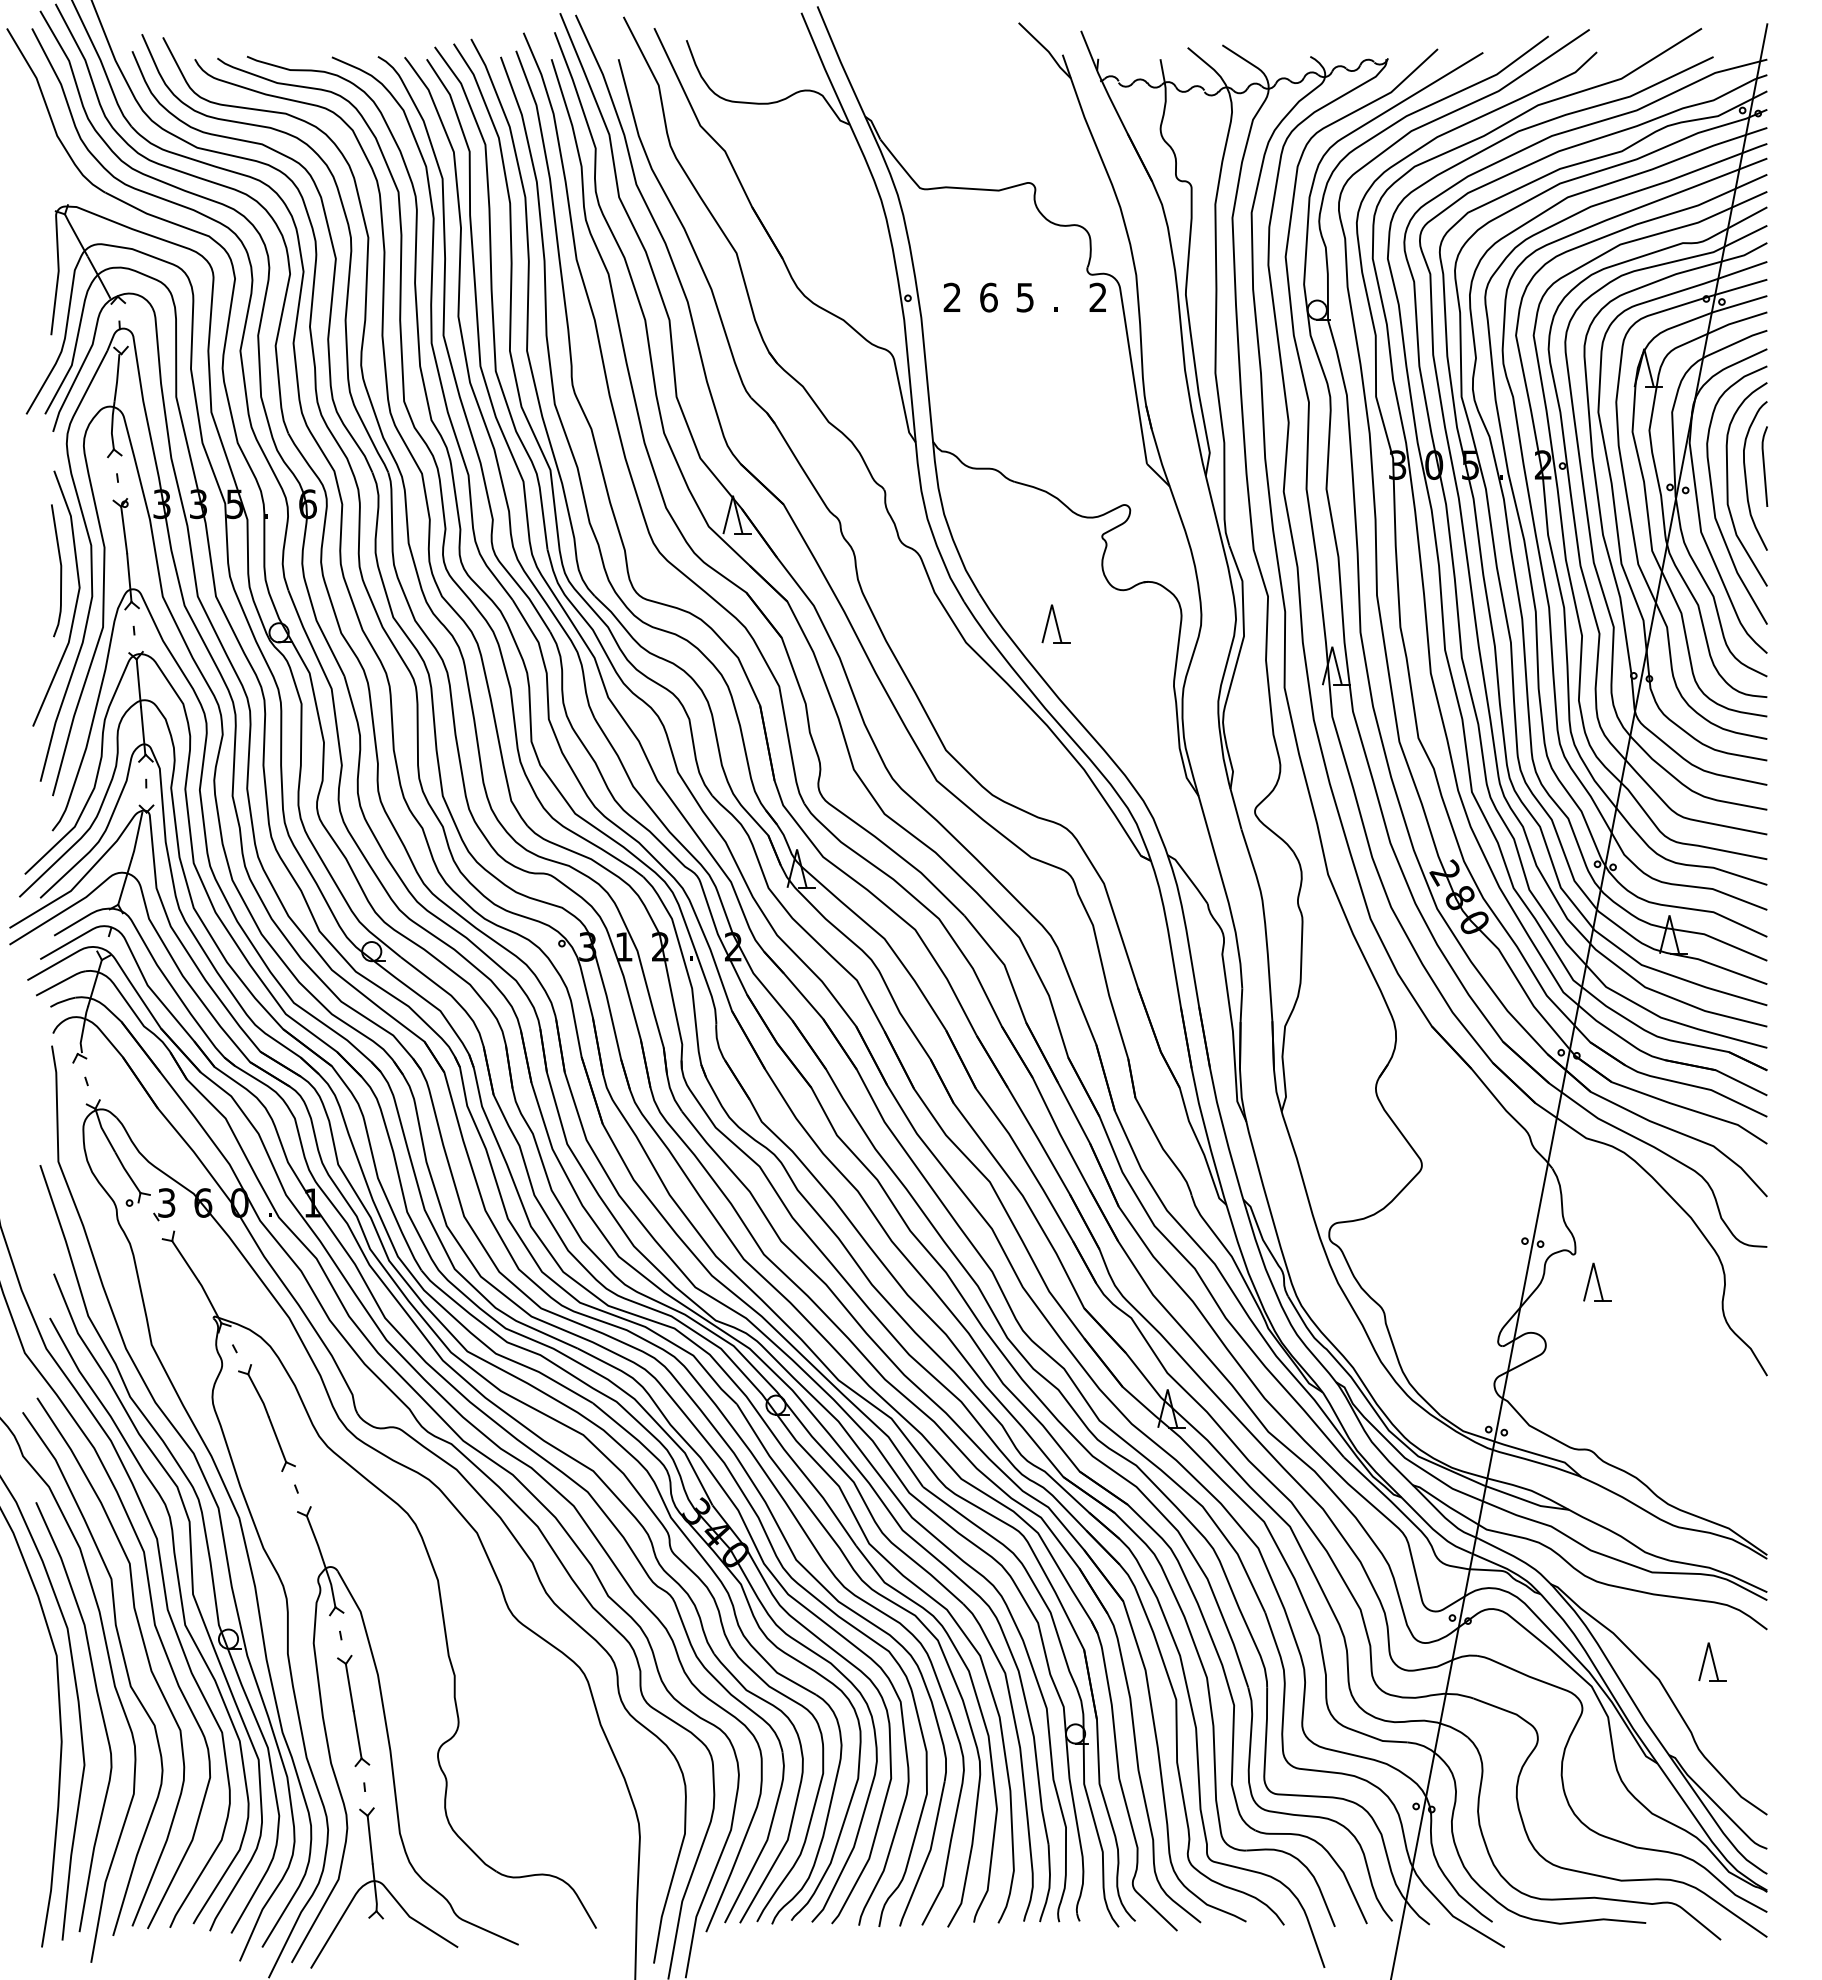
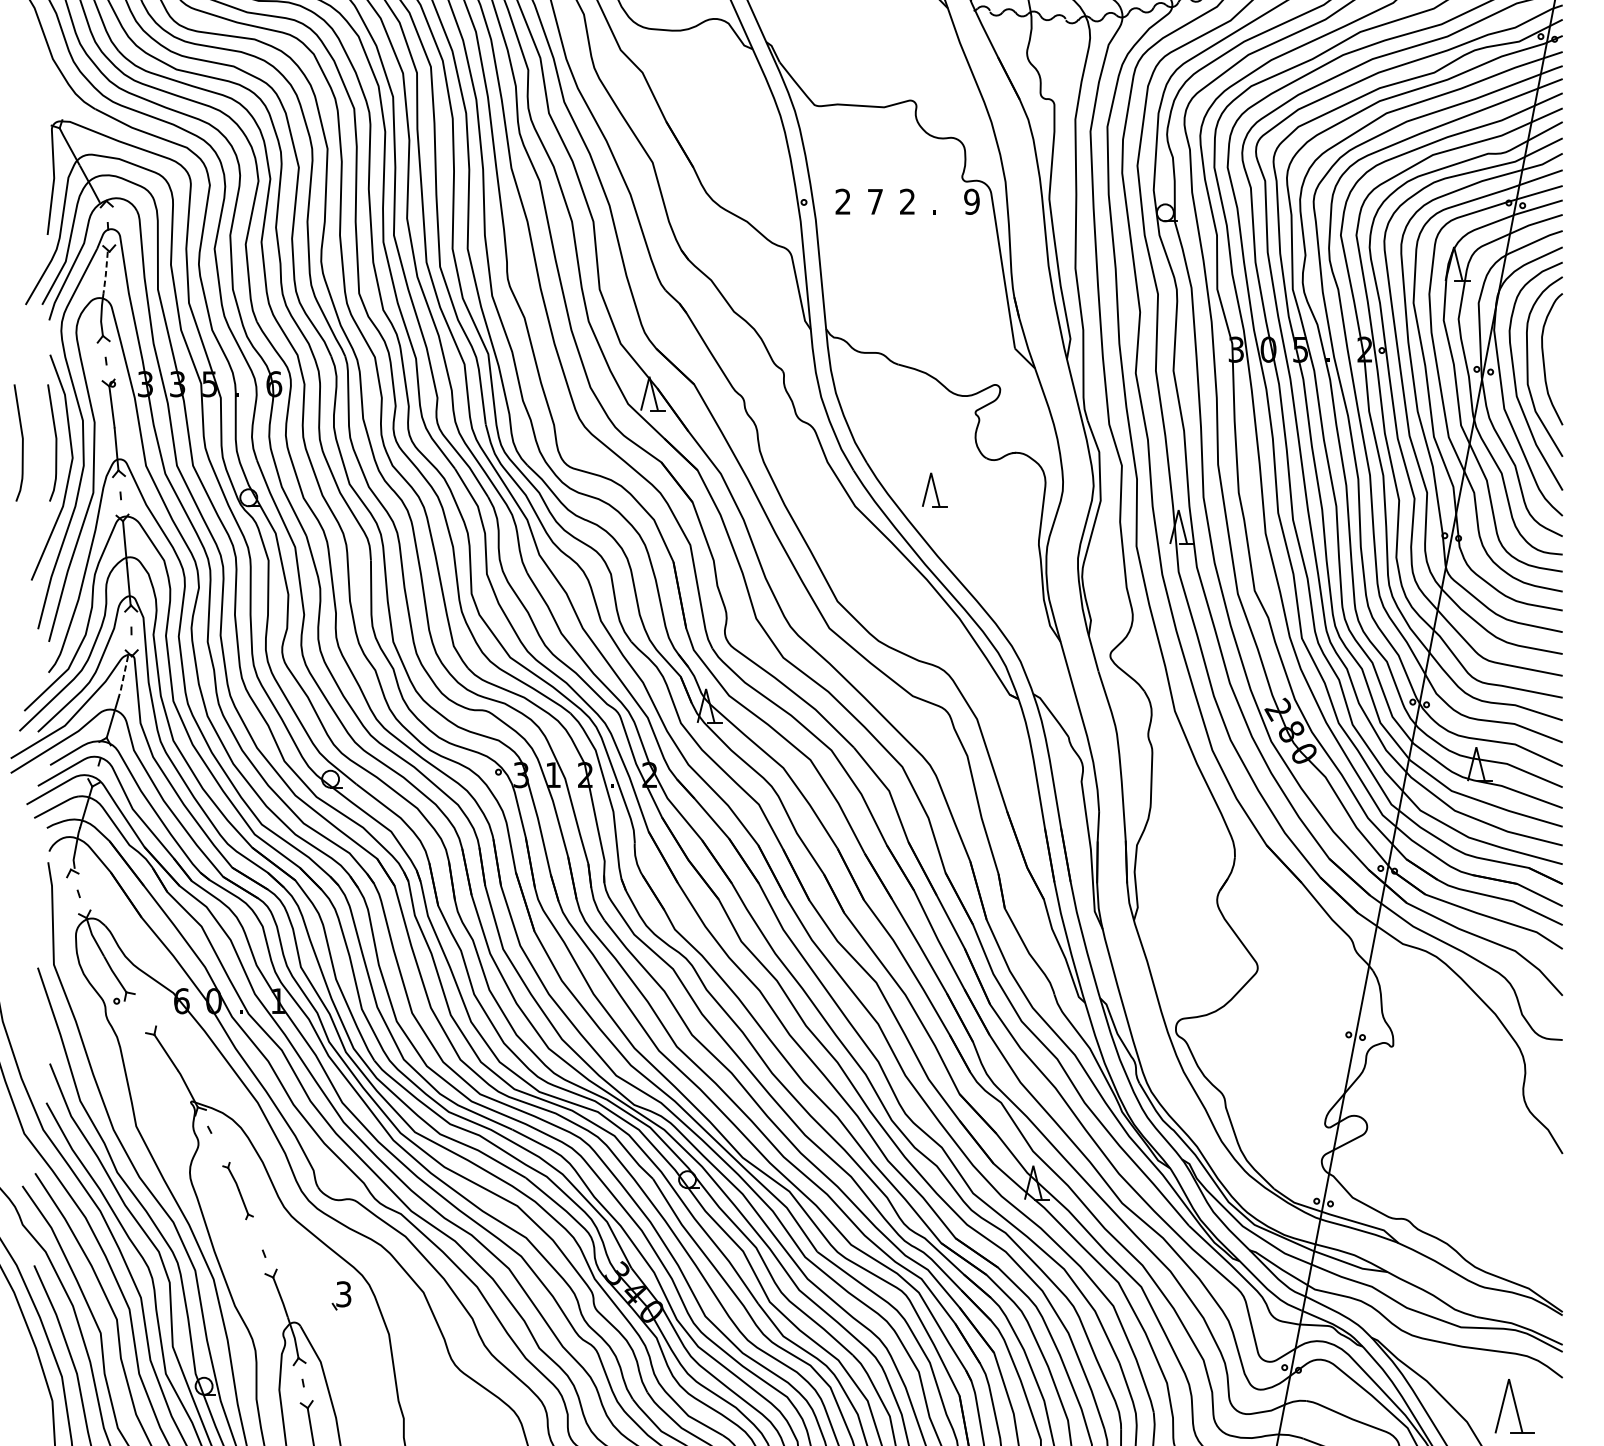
text: (988, 297) -> (875, 201), 6 -> 7
text: (1024, 297) -> (906, 201), 5 -> 2
text: (1098, 297) -> (972, 201), 2 -> 9
line: (117, 378) -> (106, 273), solid -> dashed
curve: (1764, 466) -> (1560, 350), removed
curve: (22, 570) -> (22, 442), added
line: (137, 836) -> (123, 677), solid -> dashed
part: (164, 1204) -> (341, 1295), moved
part: (1597, 1281) -> (1412, 1070), removed
part: (266, 1417) -> (237, 1190), size x0.6
part: (1712, 1661) -> (1514, 1405), size x1.6

